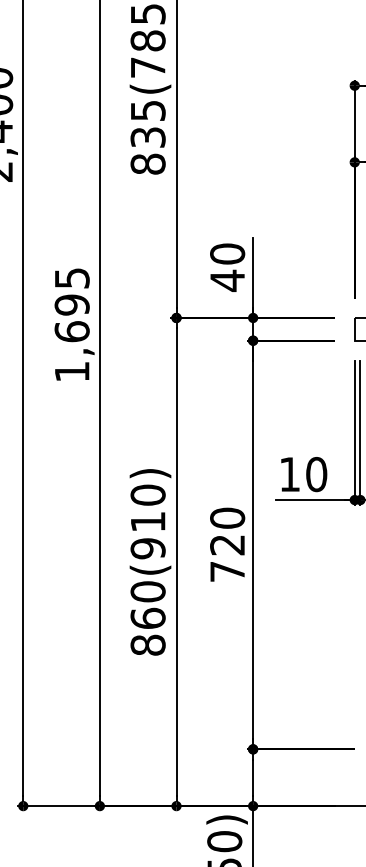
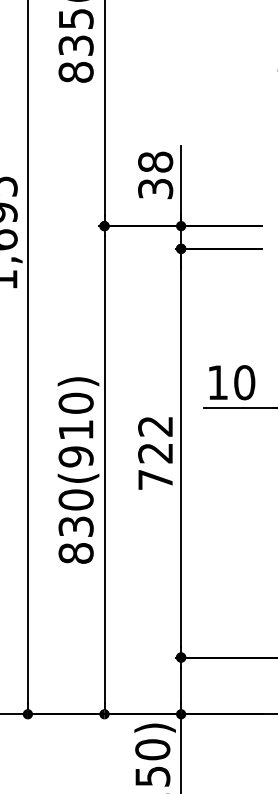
text: (227, 267) -> (155, 175), 40 -> 38
text: (227, 517) -> (155, 425), 720 -> 722
text: (147, 617) -> (75, 525), 860(910) -> 830(910)

